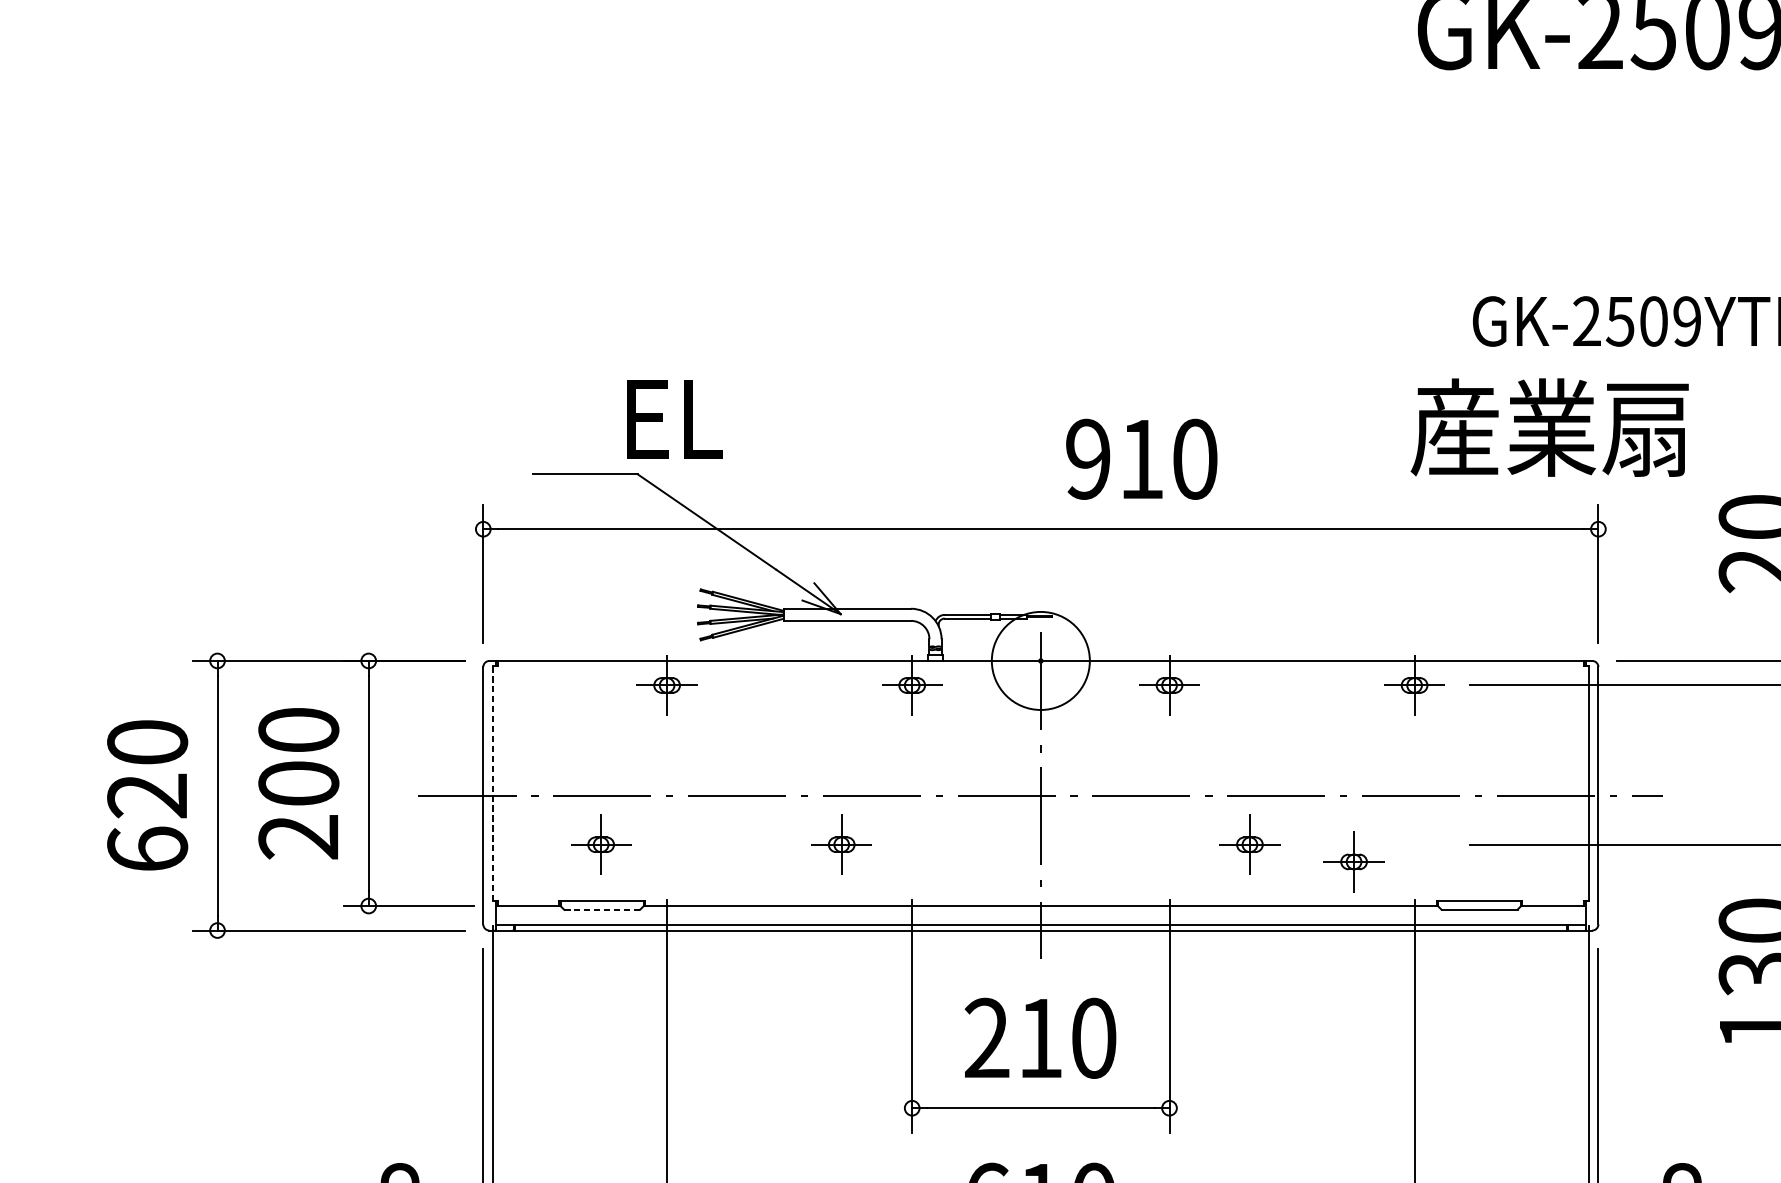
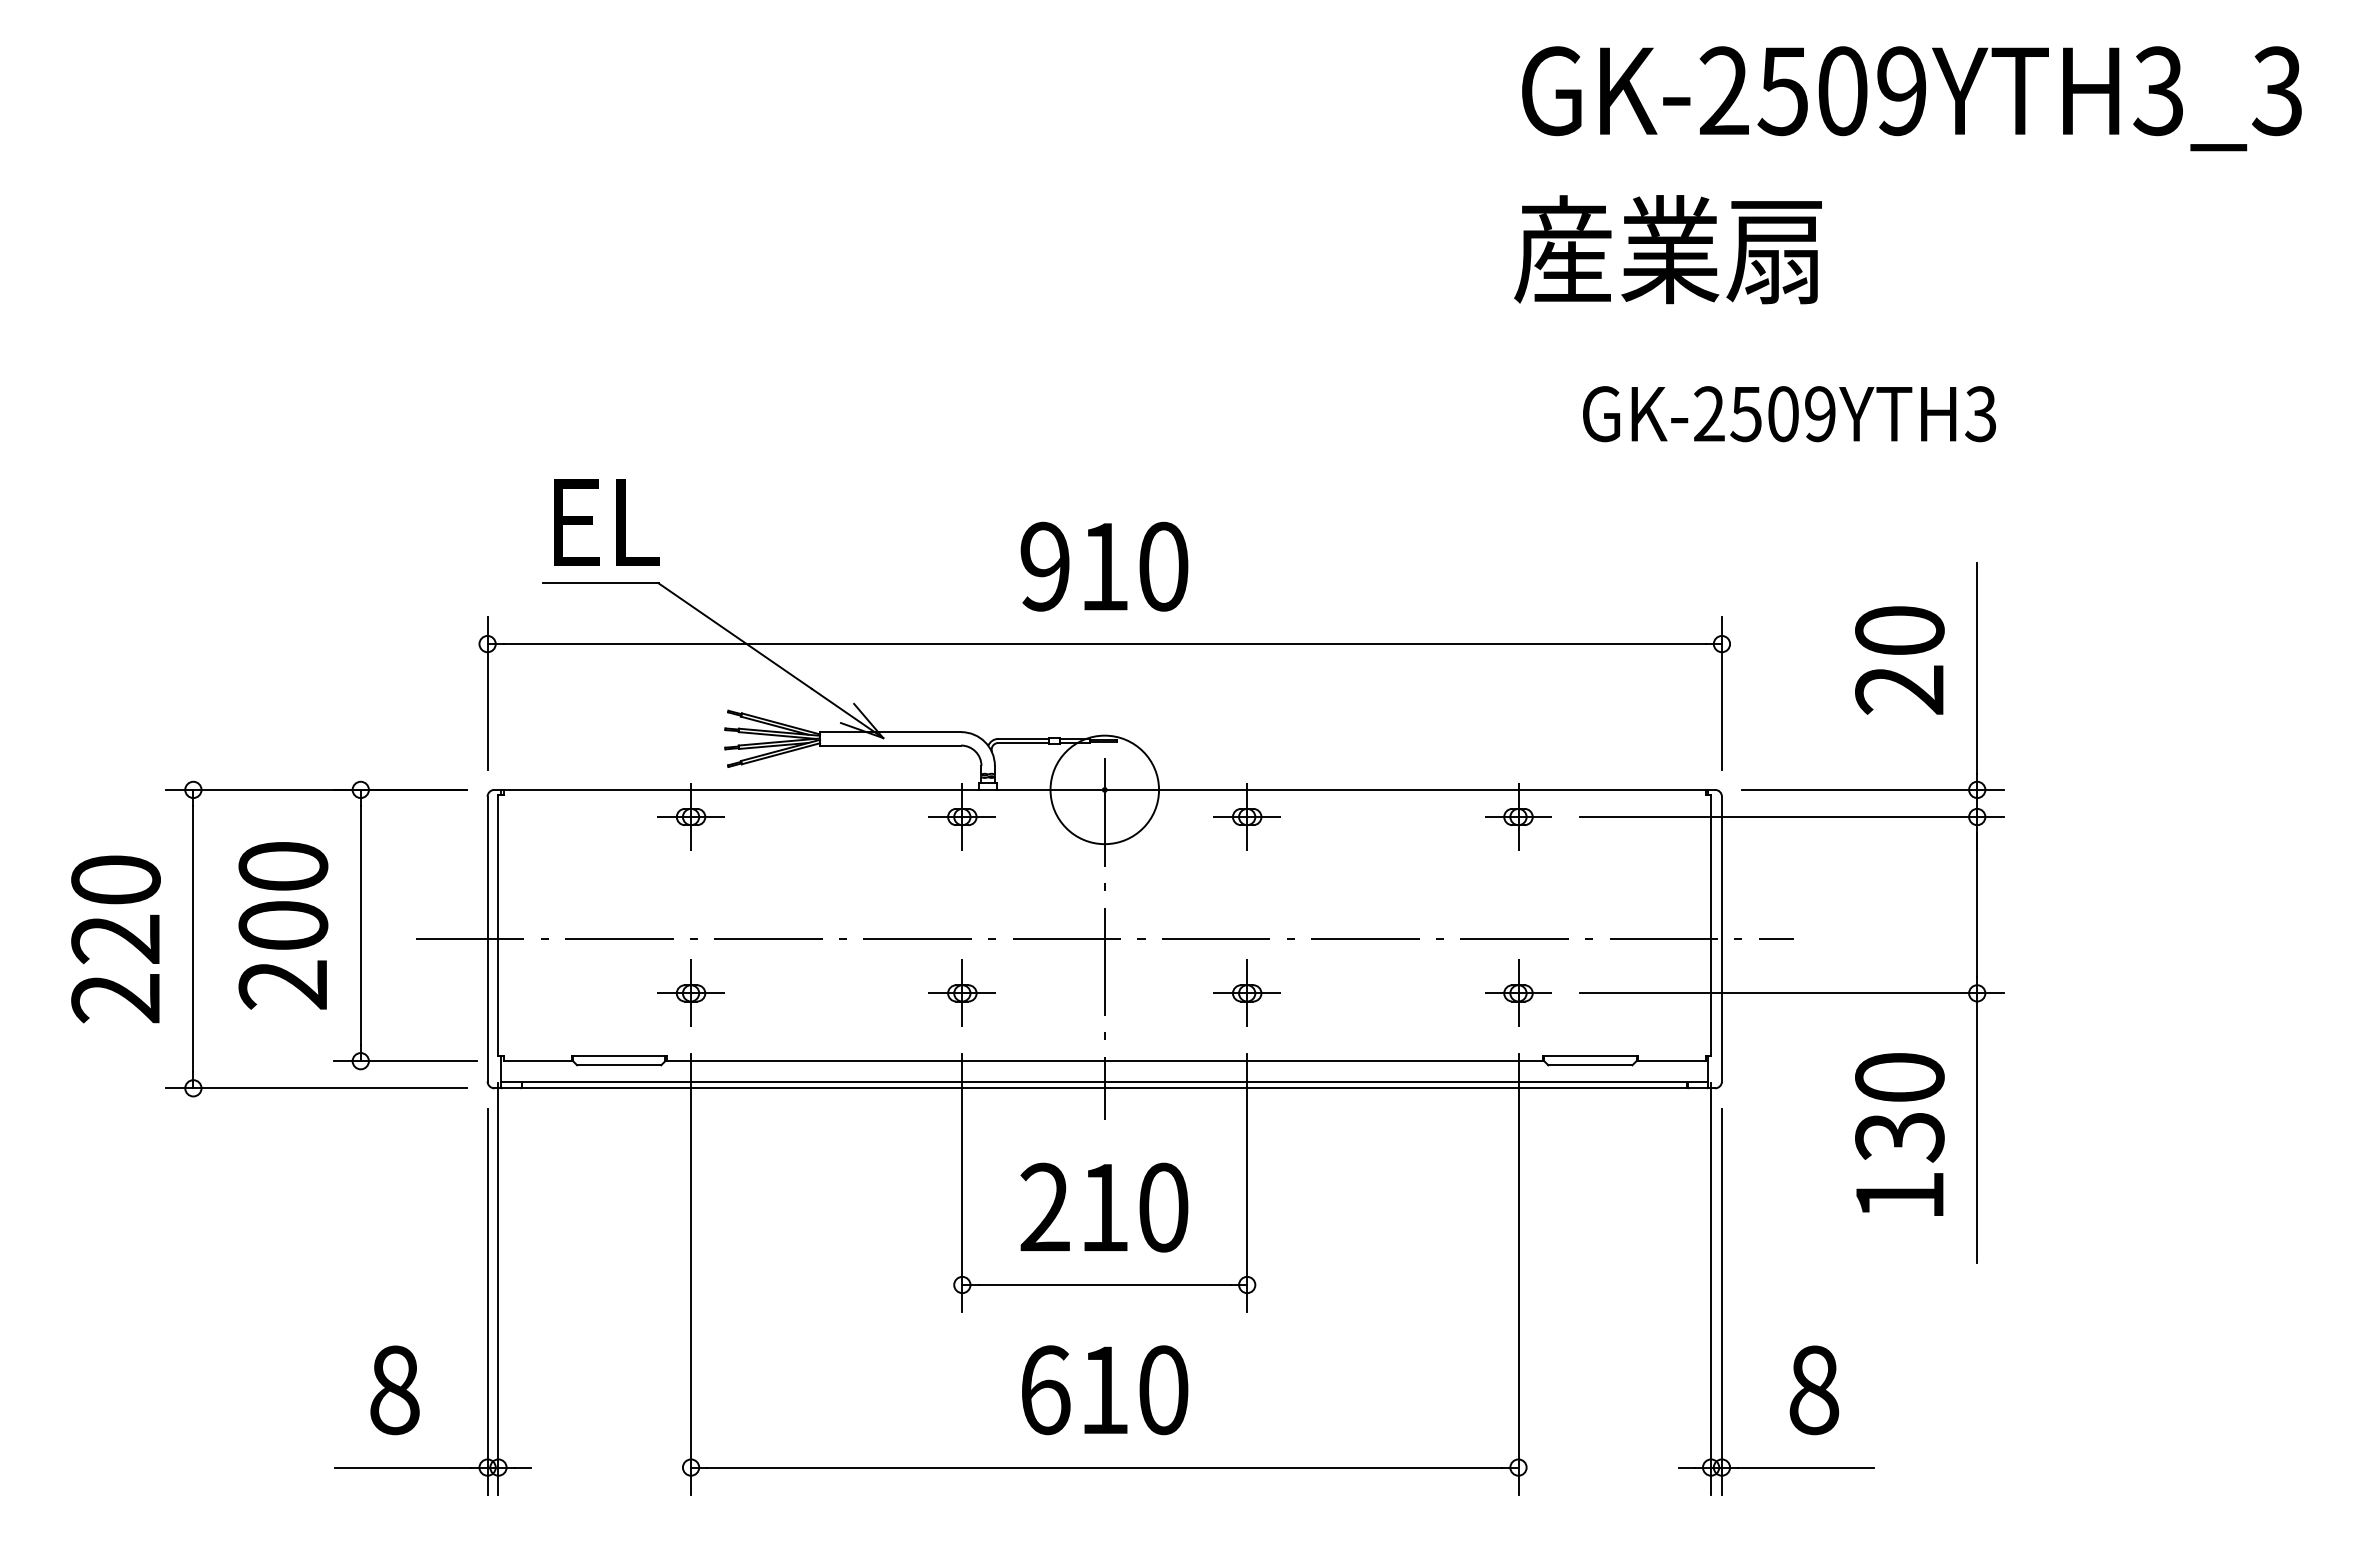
text: (674, 419) -> (606, 522), moved
text: (1549, 427) -> (1667, 249), moved
text: (1141, 459) -> (1104, 566), moved
line: (493, 783) -> (498, 925), dashed -> solid
part: (600, 843) -> (690, 992), moved
part: (840, 843) -> (961, 992), moved
part: (1249, 843) -> (1246, 992), moved
text: (147, 849) -> (115, 998), 620 -> 220
part: (1354, 861) -> (1518, 992), moved
line: (602, 909) -> (619, 1065), dashed -> solid

